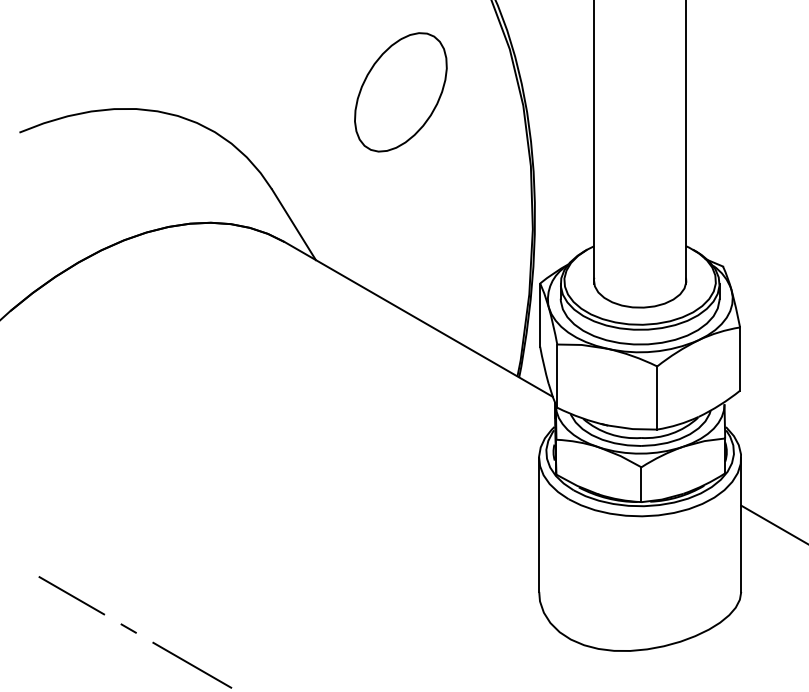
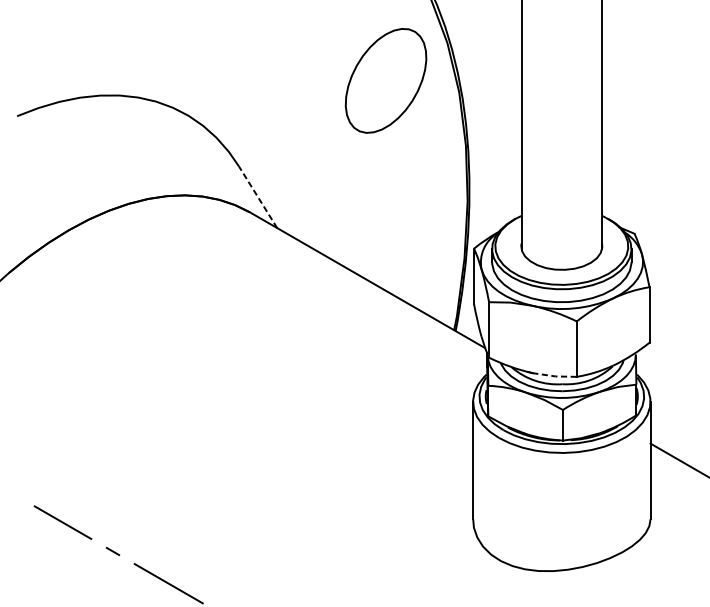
part: (400, 92) -> (385, 81), moved
line: (293, 224) -> (257, 196), solid -> dashed
line: (632, 429) -> (555, 376), solid -> dashed

